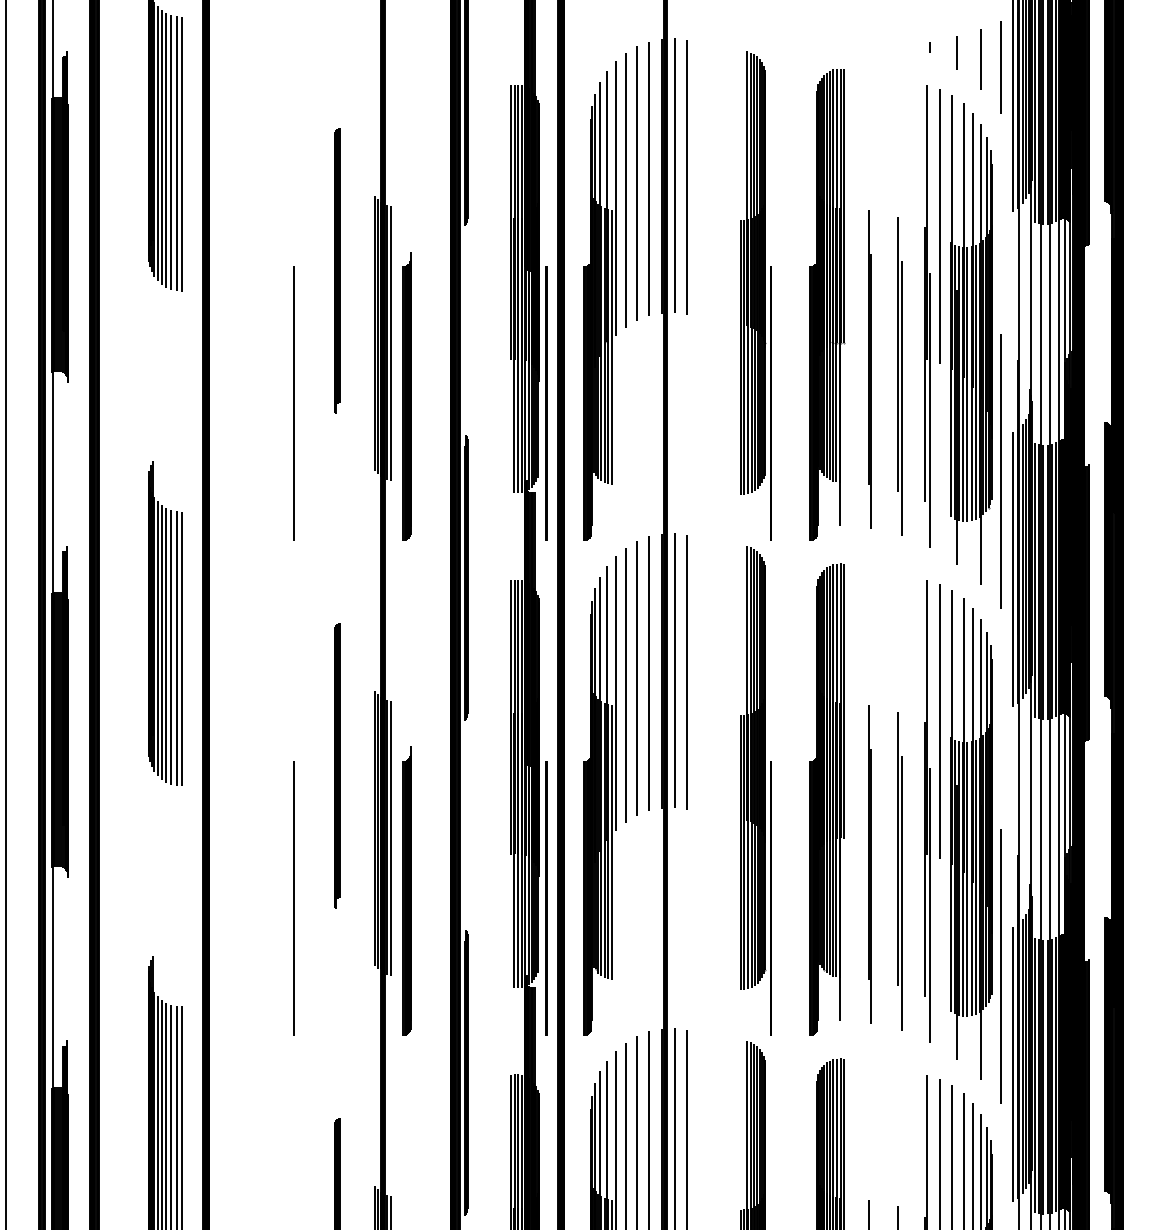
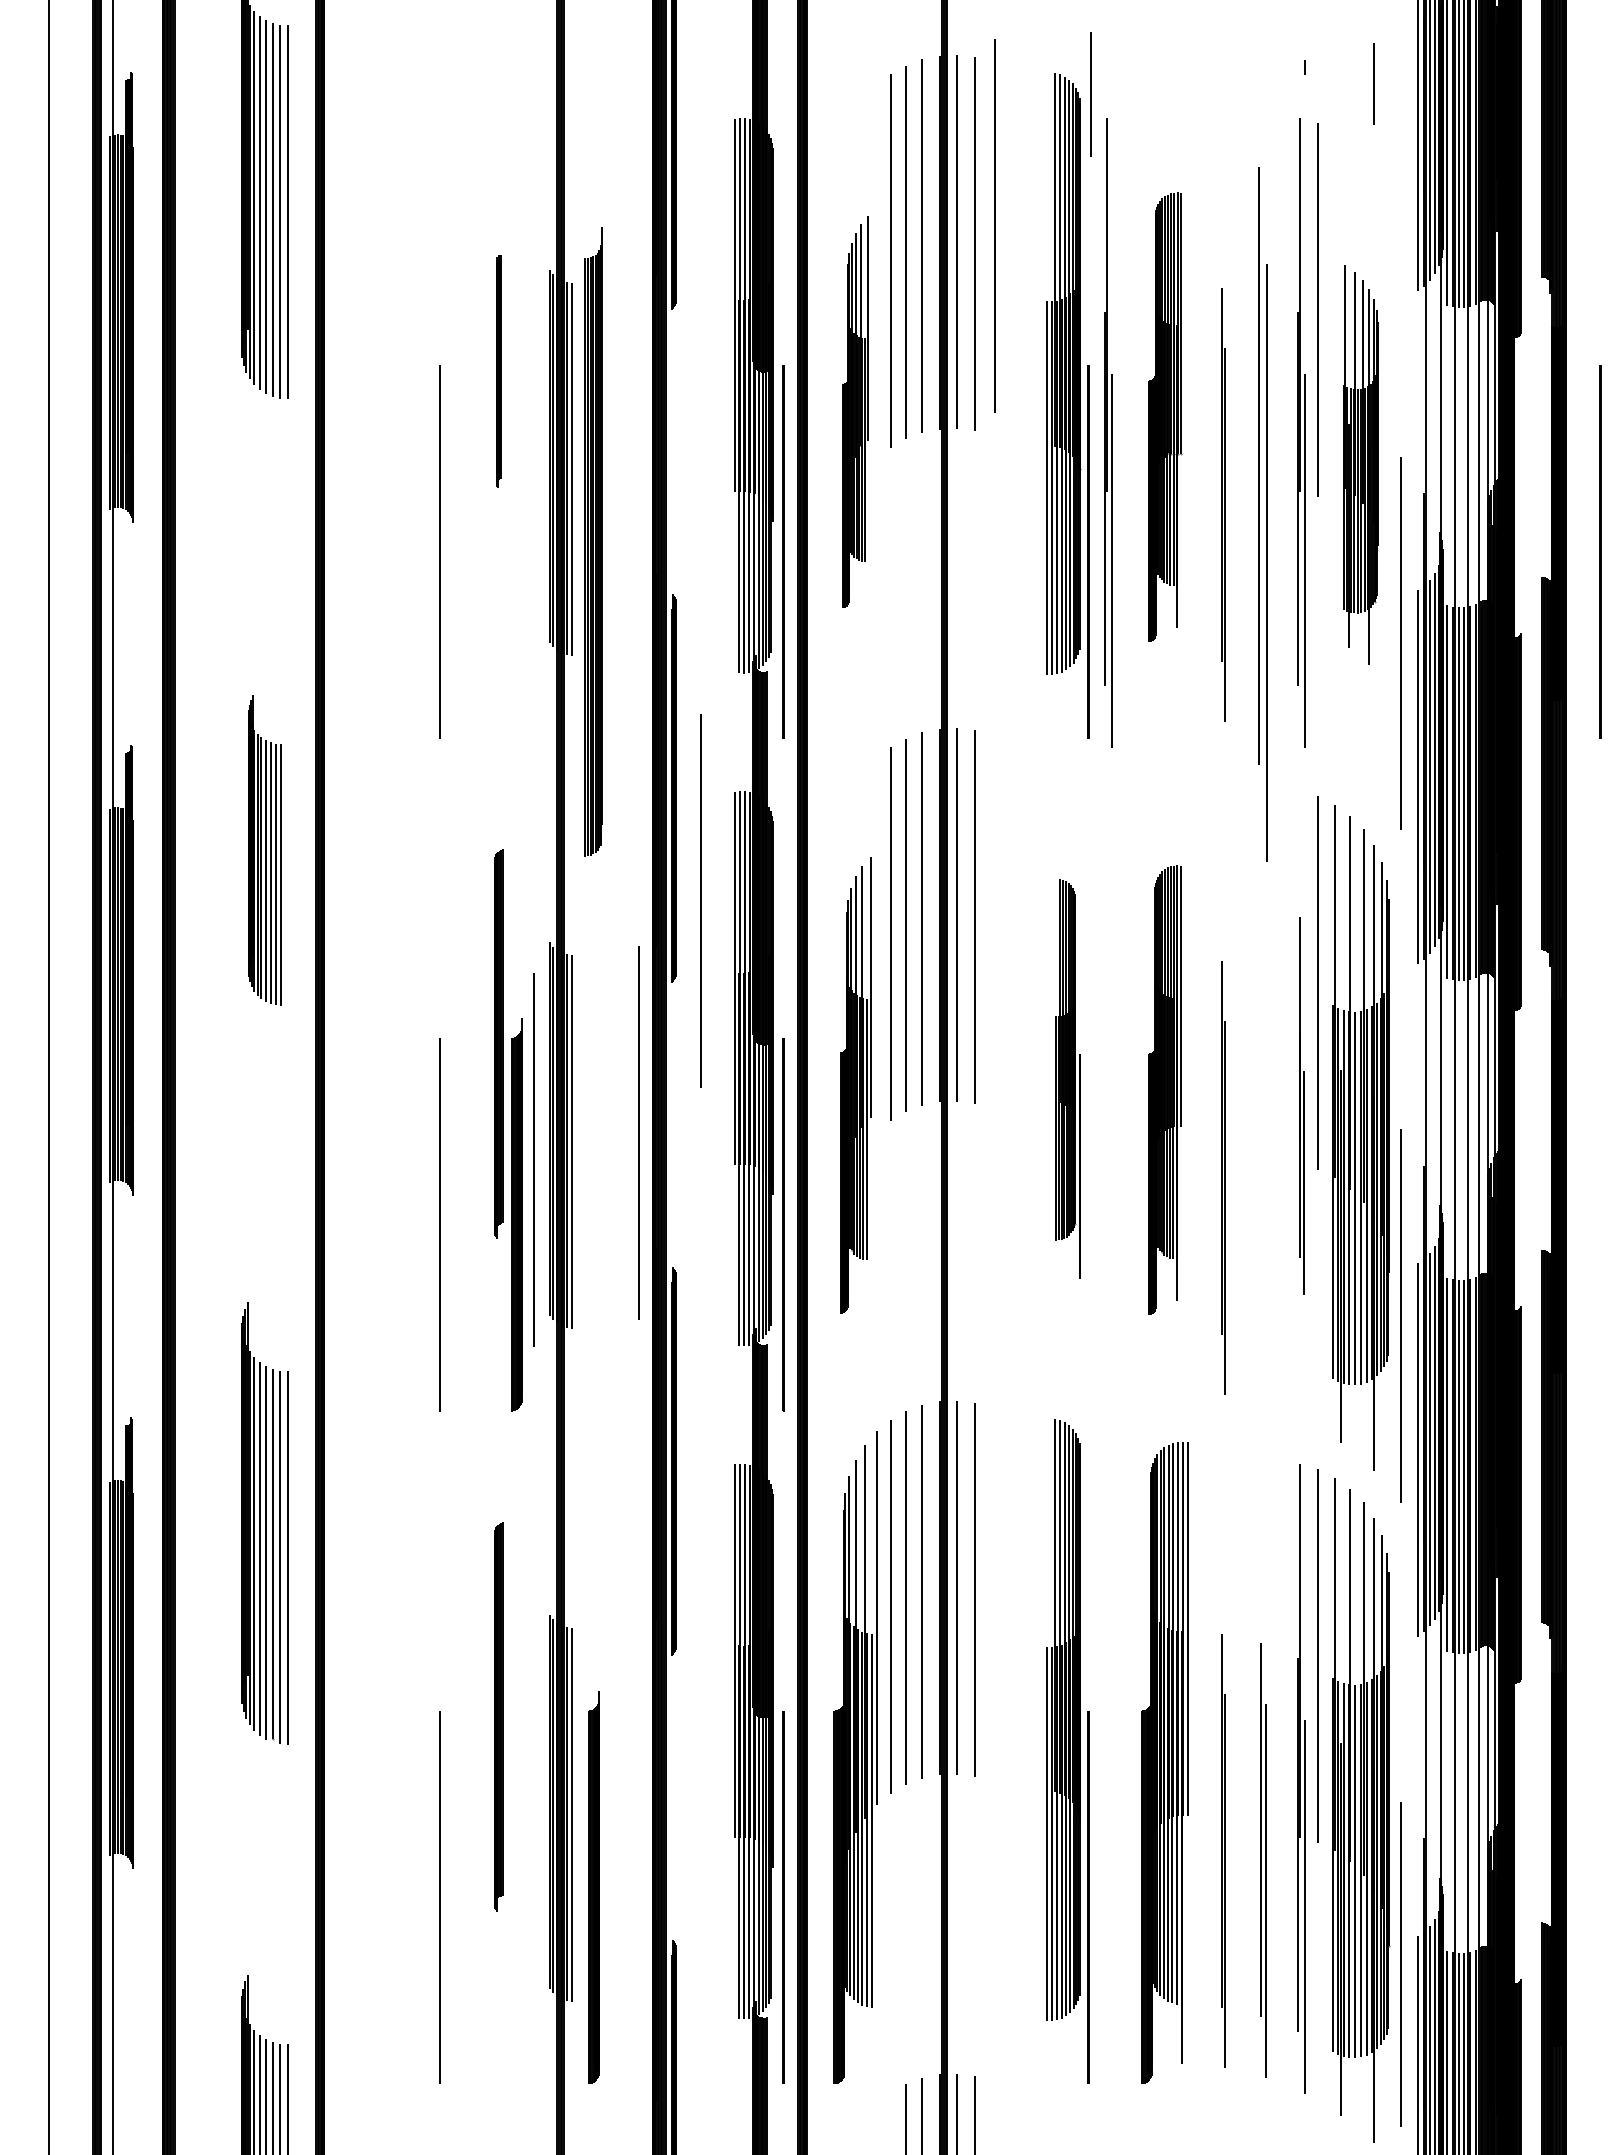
line: (956, 52) -> (1340, 74), removed
line: (1000, 67) -> (1090, 94), moved
line: (702, 163) -> (994, 225), added
part: (337, 271) -> (498, 371), size x0.6
part: (599, 301) -> (855, 412), size x0.6
part: (827, 305) -> (1165, 417), size x0.7
part: (785, 316) -> (1108, 432), added
part: (971, 339) -> (1360, 464), size x0.6
part: (899, 376) -> (1263, 514), size x1.6
part: (407, 396) -> (593, 541), size x1.6
line: (1147, 403) -> (1600, 551), added
part: (165, 623) -> (264, 850), size x0.7
line: (485, 660) -> (700, 900), added
part: (755, 791) -> (1067, 1078), size x0.6
part: (599, 796) -> (855, 1085), size x0.7
part: (827, 800) -> (1164, 1090), size x0.7
part: (927, 811) -> (1301, 1105), size x0.6
line: (440, 830) -> (638, 1132), added
line: (362, 850) -> (533, 1159), added
part: (899, 871) -> (1263, 1187), removed
part: (407, 891) -> (516, 1214), moved

